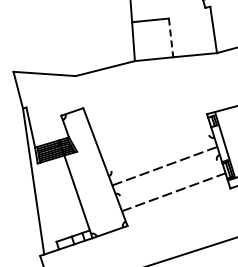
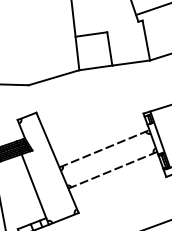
line: (171, 38) -> (110, 49), dashed -> solid
line: (165, 165) -> (104, 148), moved
line: (173, 192) -> (112, 170), moved

